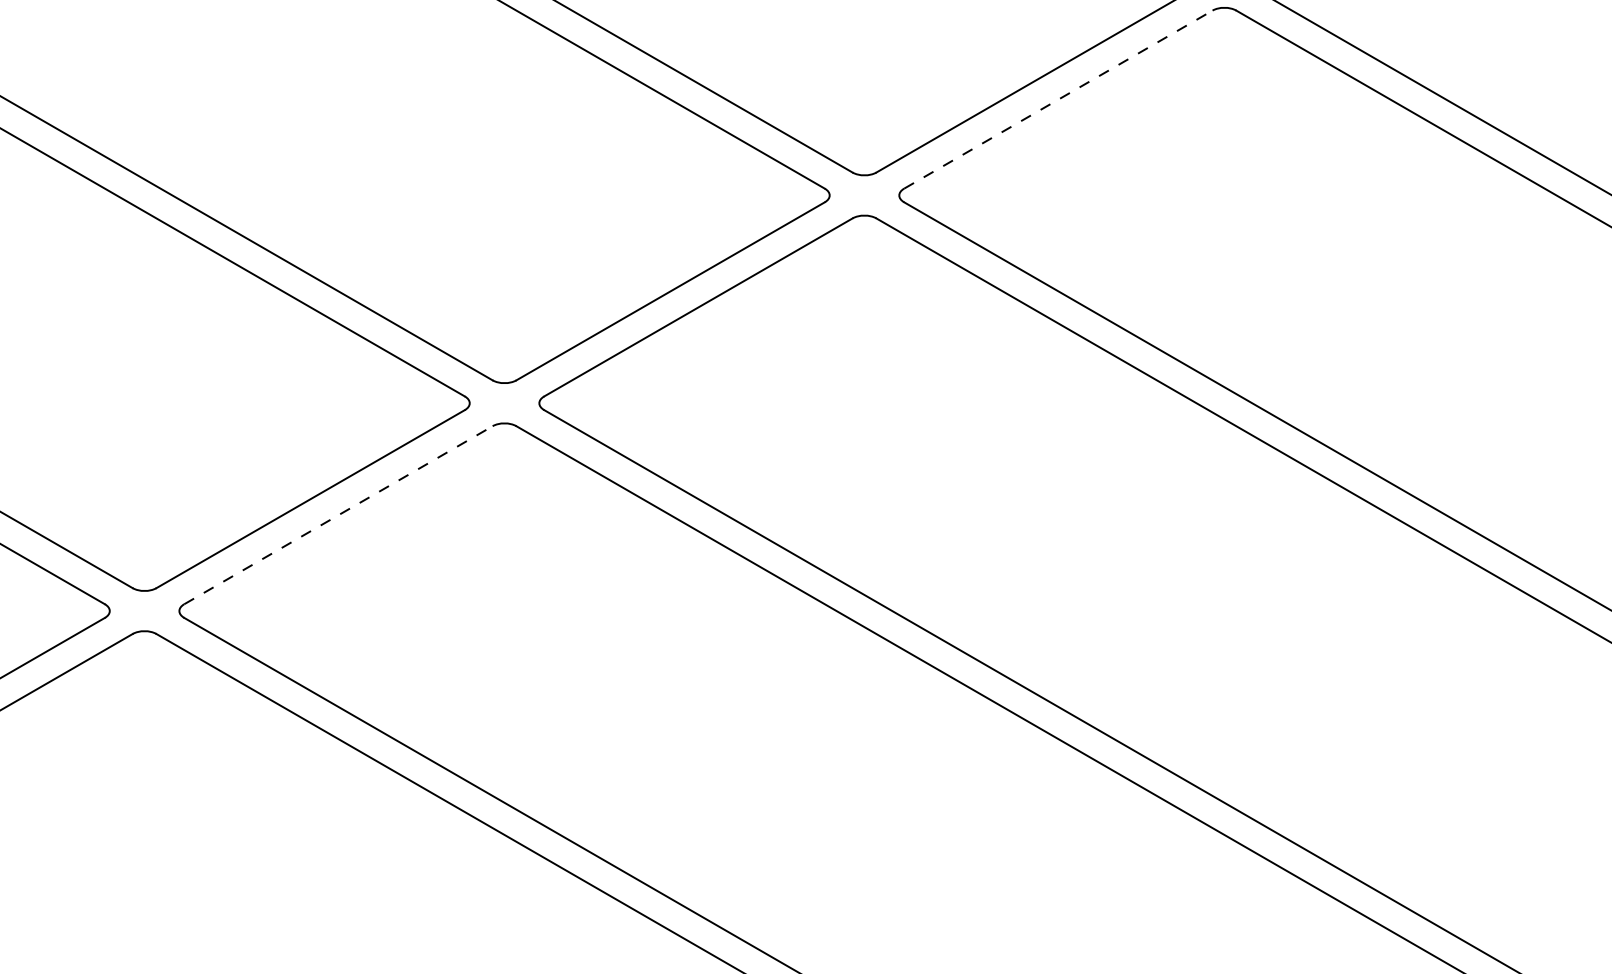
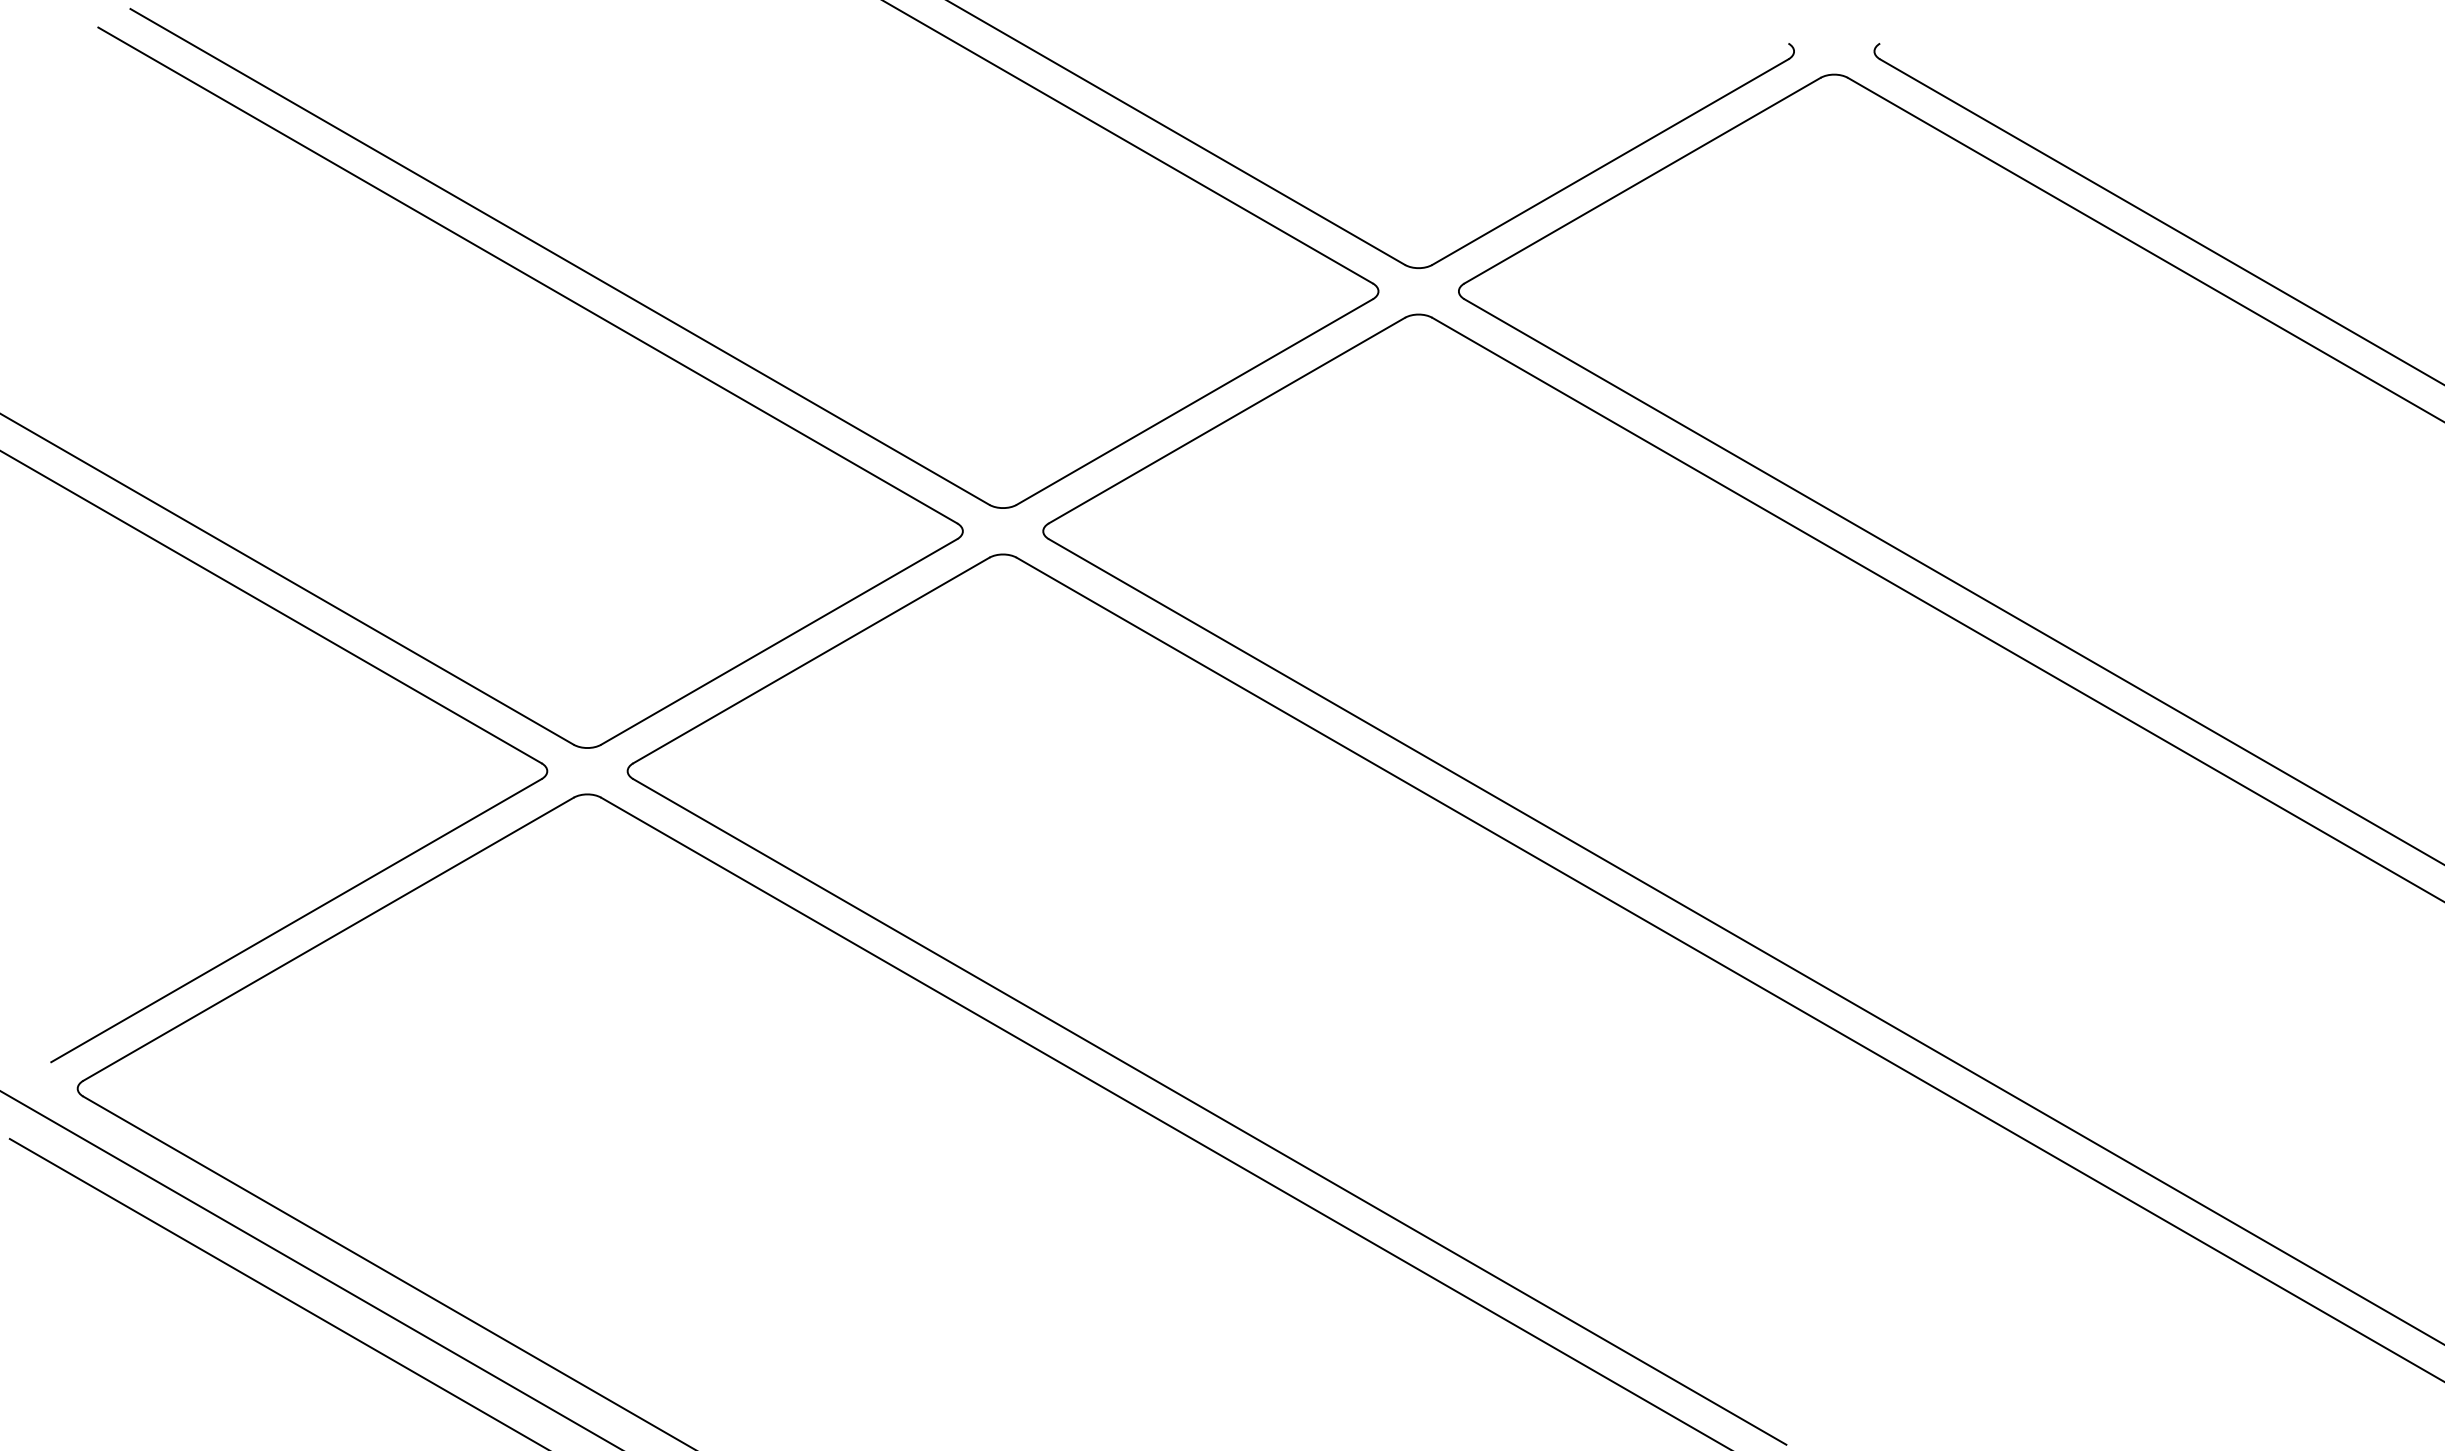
line: (1058, 99) -> (1642, 180), dashed -> solid
line: (338, 515) -> (811, 660), dashed -> solid

